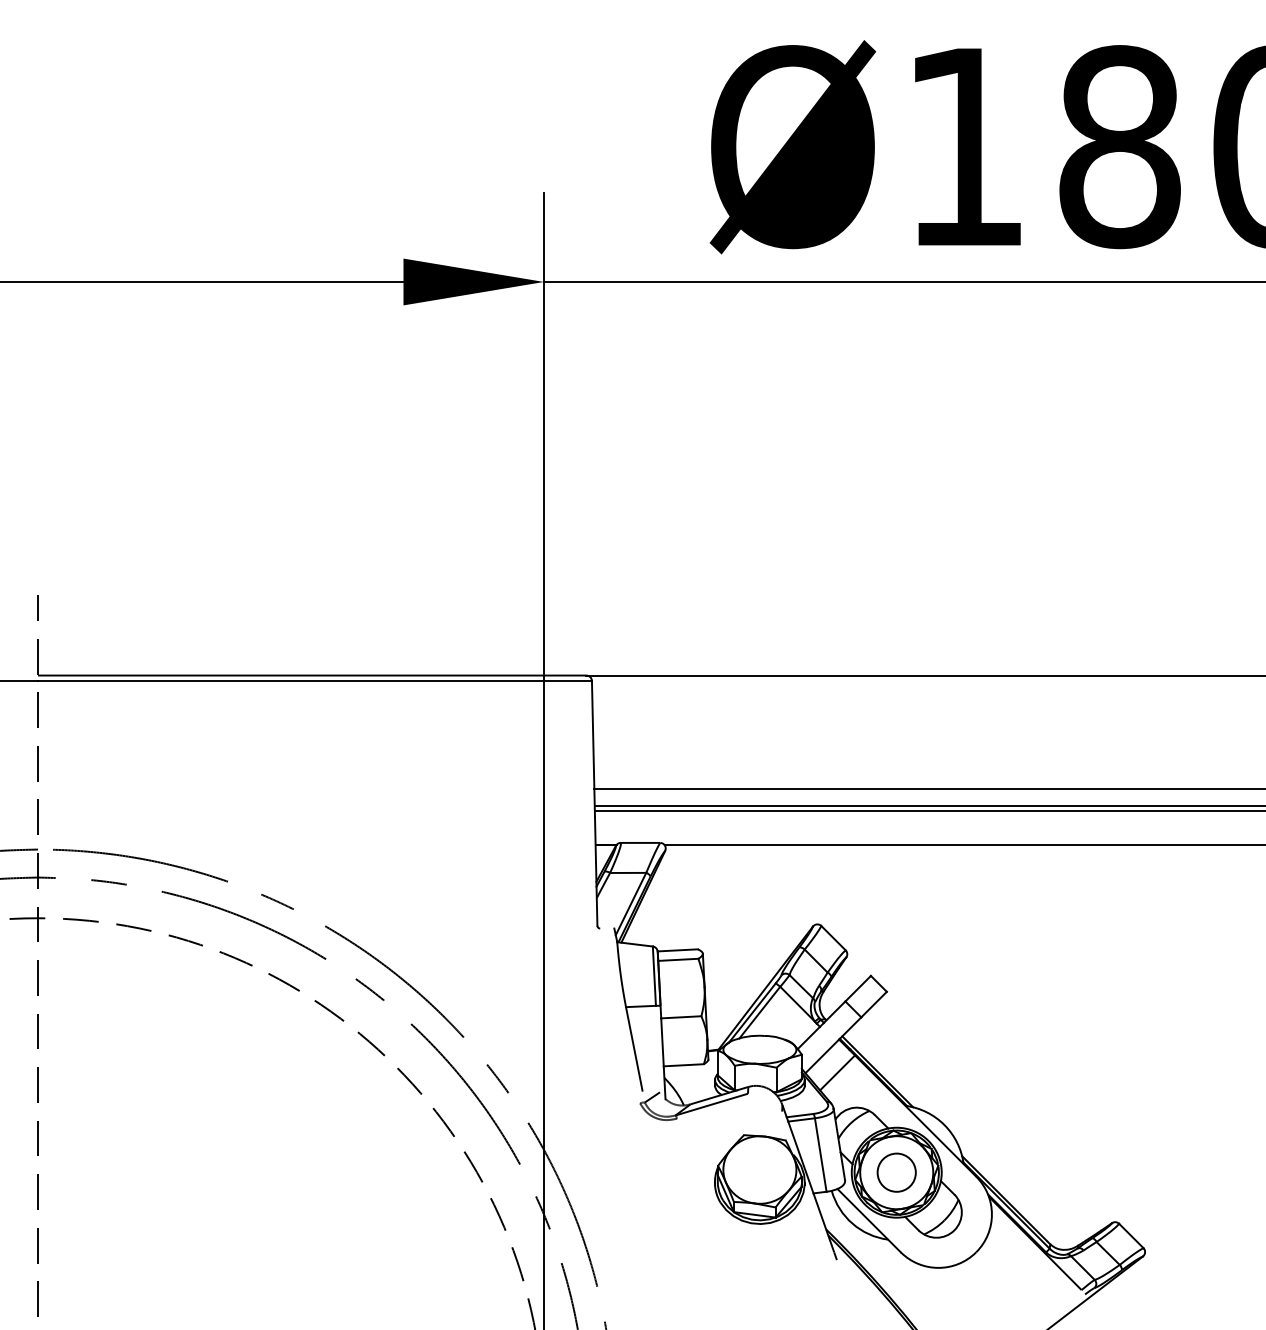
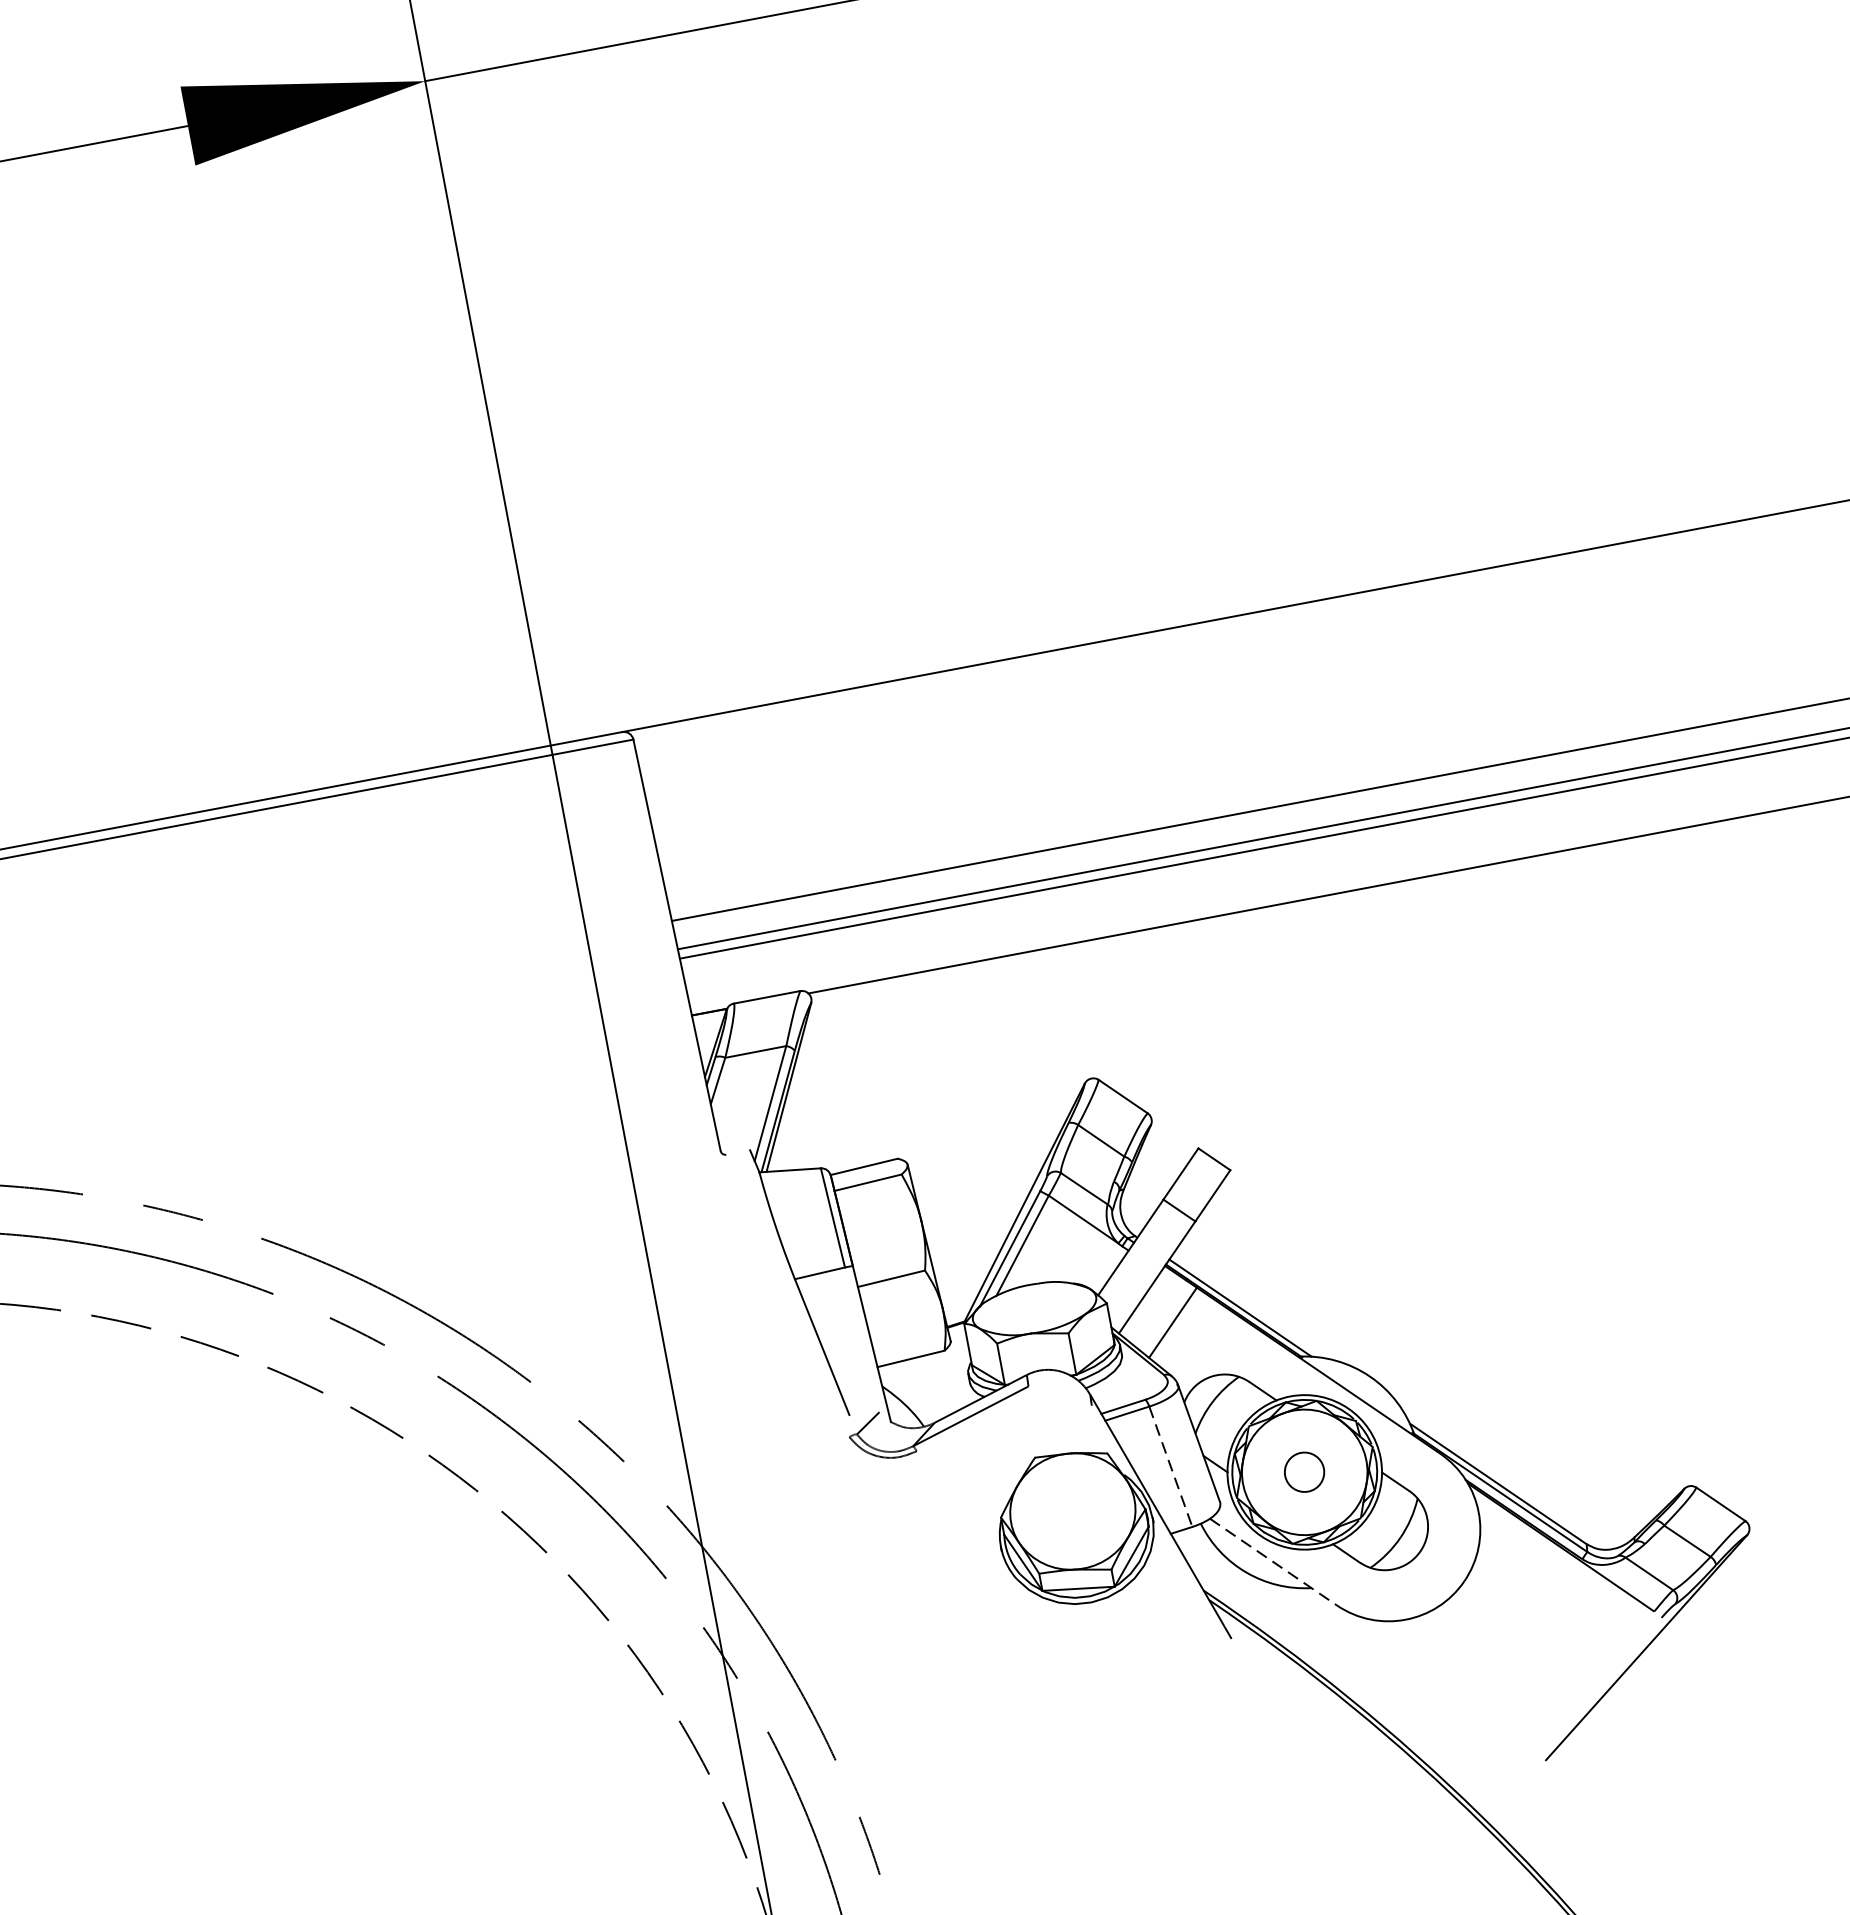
line: (820, 1155) -> (1170, 1467), solid -> dashed
circle: (896, 1172) -> (1304, 1472), size x0.6
line: (869, 1220) -> (1273, 1561), solid -> dashed

